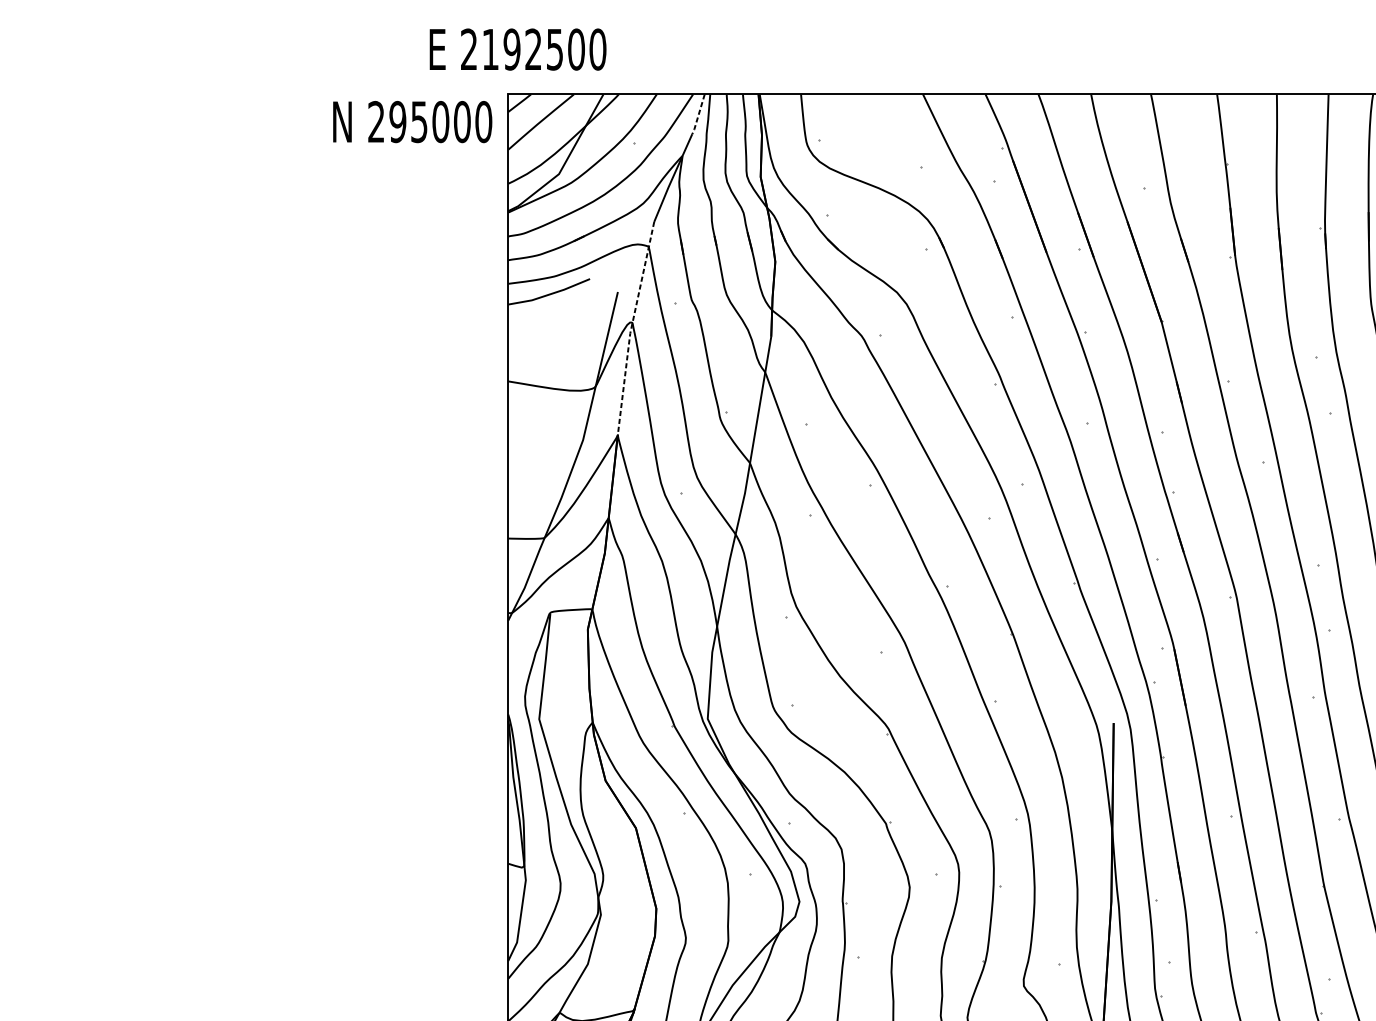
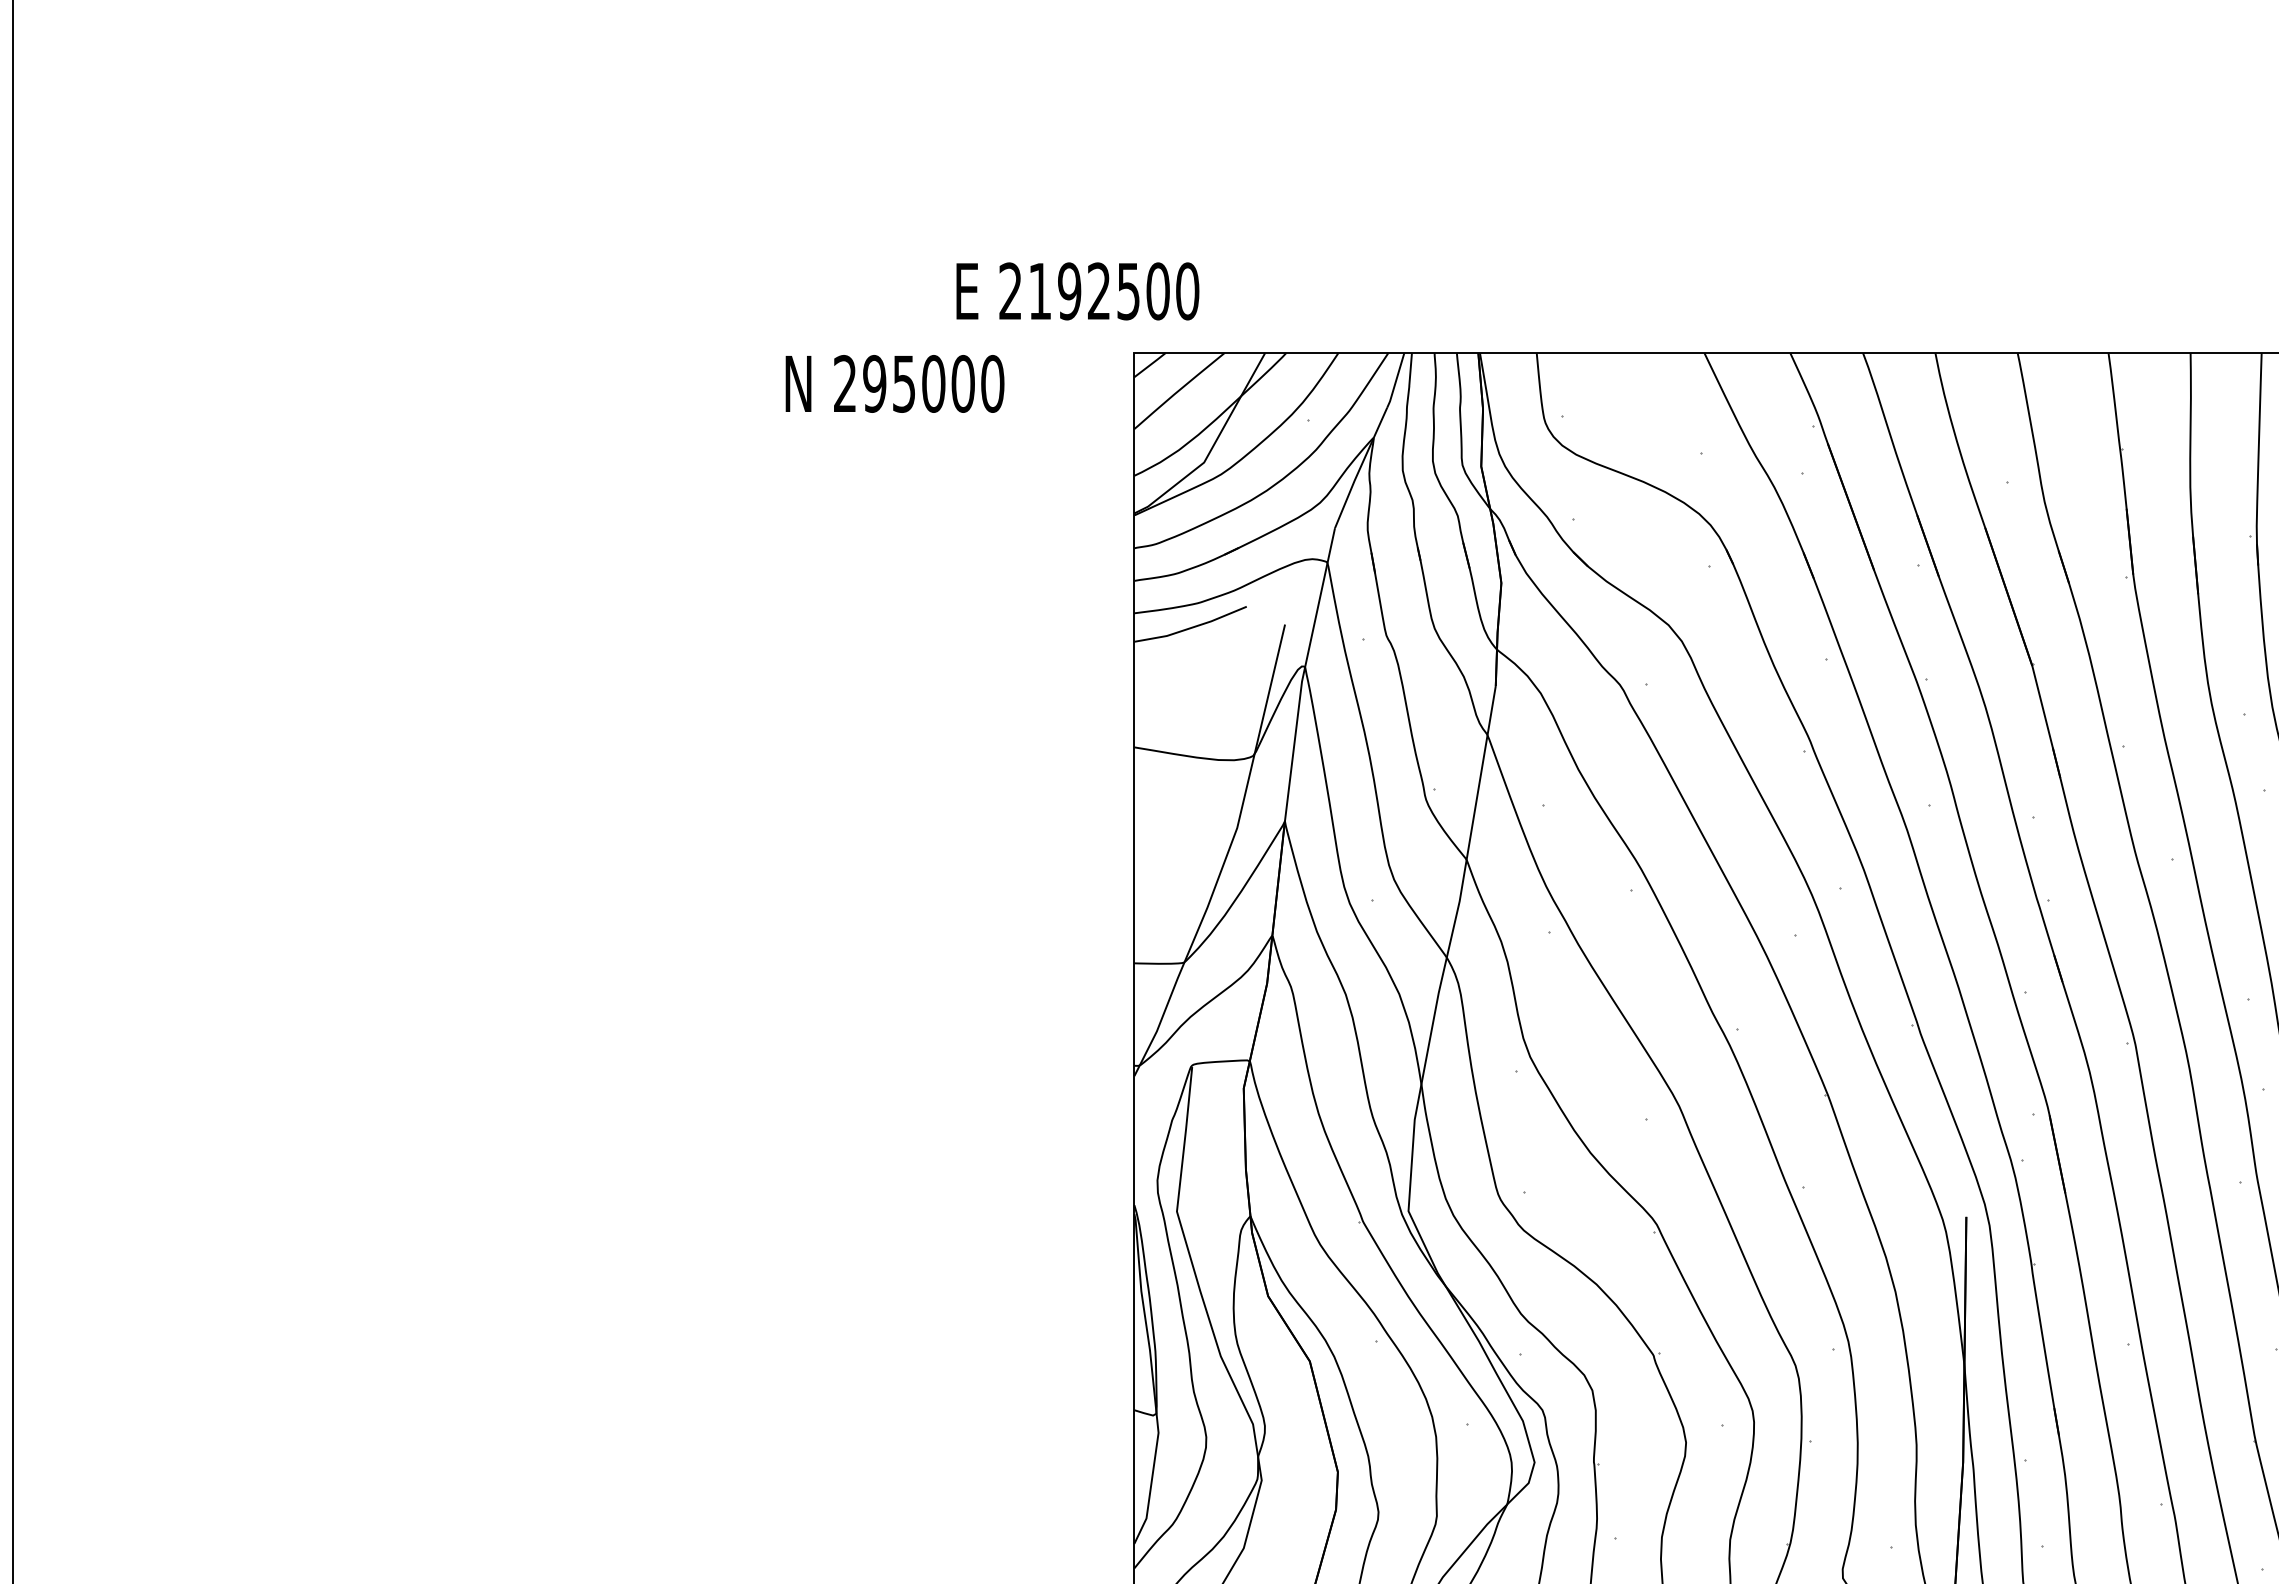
text: (517, 49) -> (1077, 291), moved
line: (698, 115) -> (1395, 381), dashed -> solid
text: (412, 121) -> (894, 383), moved
line: (631, 329) -> (1303, 676), dashed -> solid

